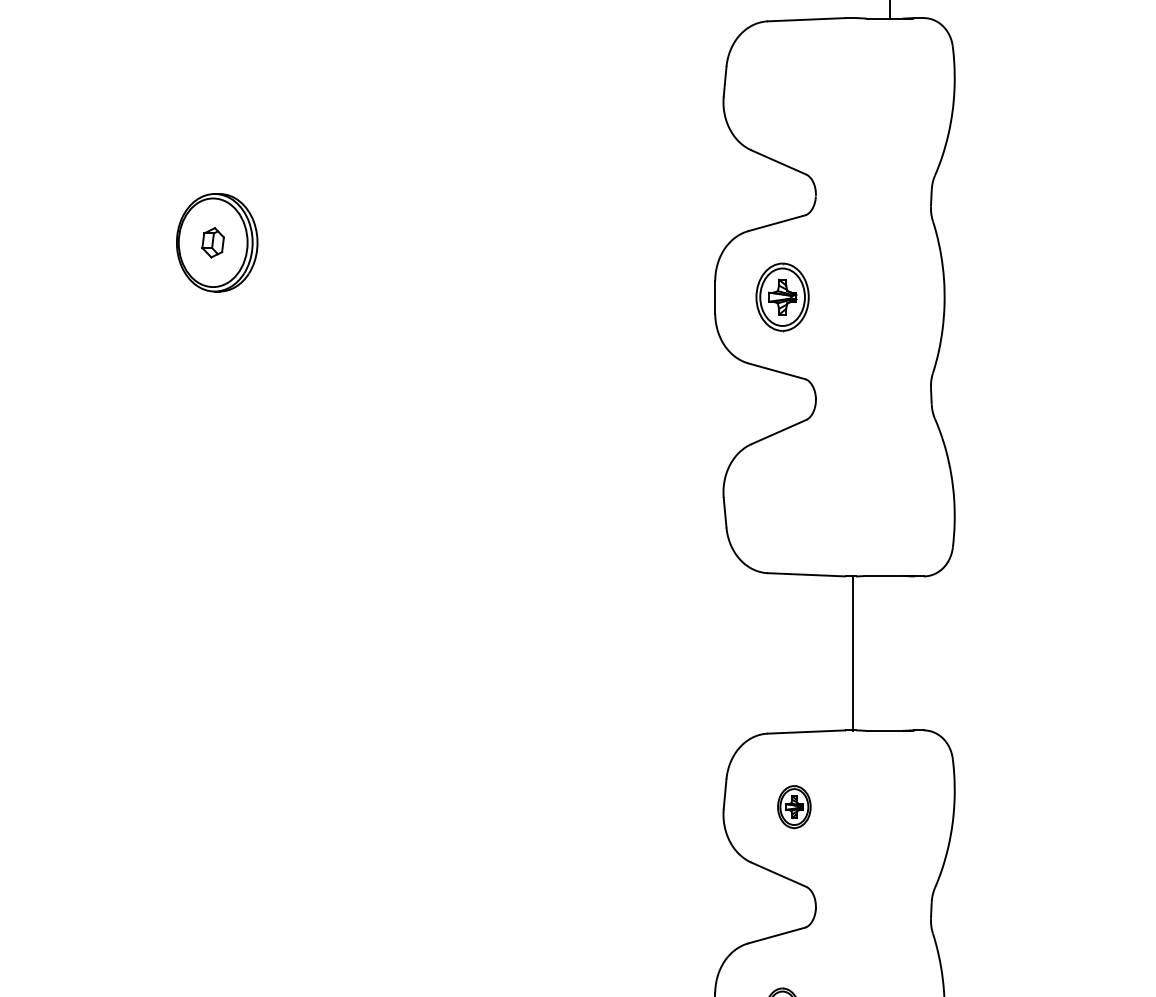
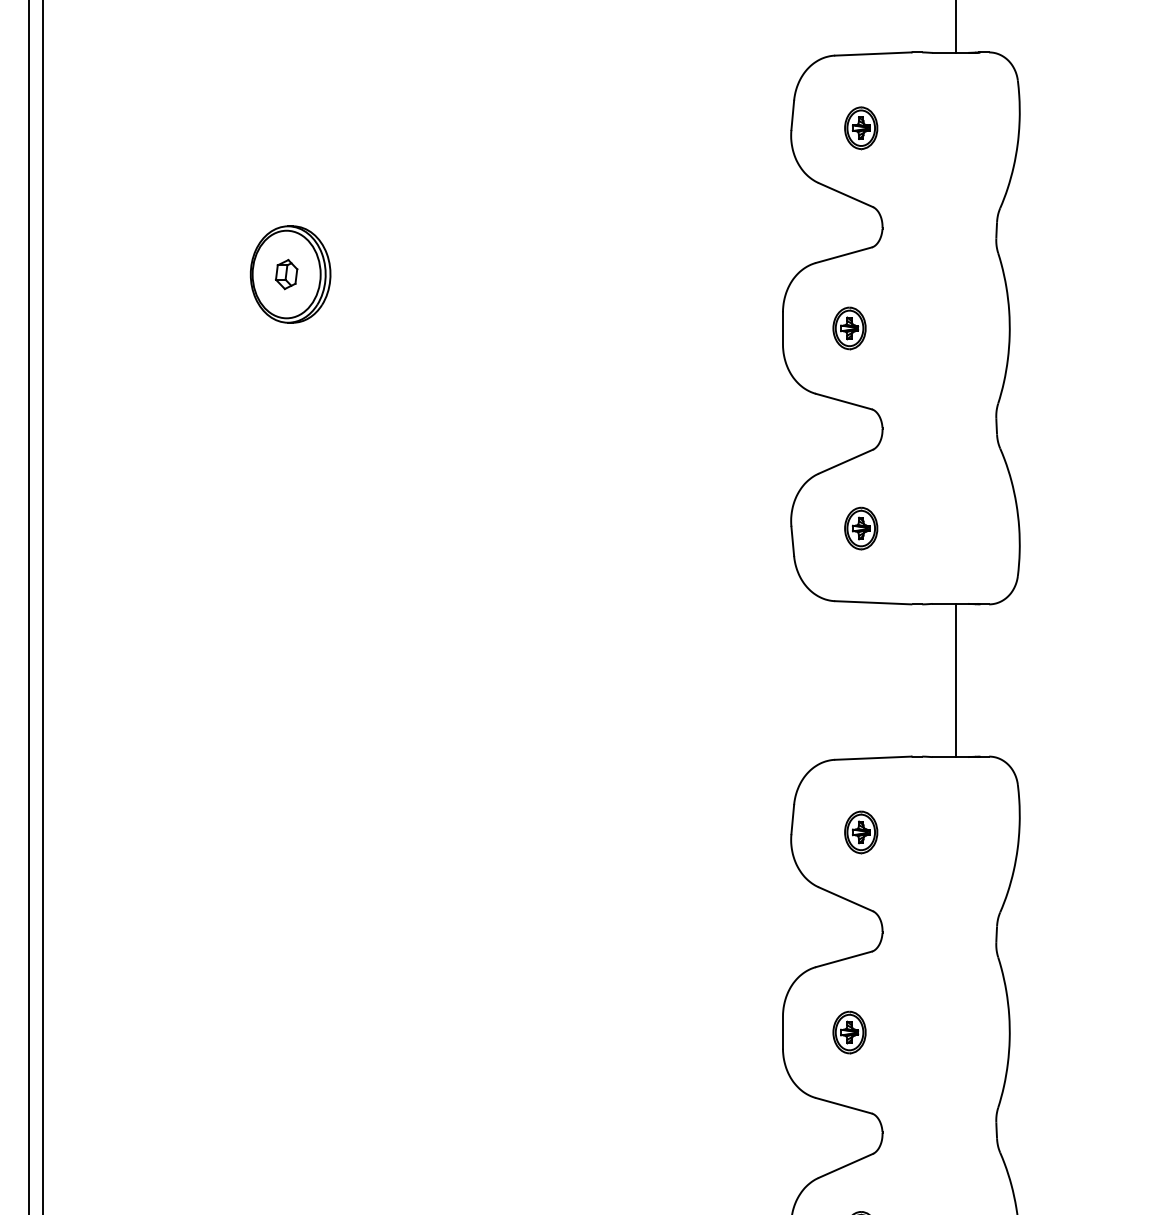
part: (794, 95) -> (861, 128), added
part: (782, 297) -> (849, 328), size x0.62
part: (794, 499) -> (861, 528), added
line: (853, 653) -> (955, 680), moved

